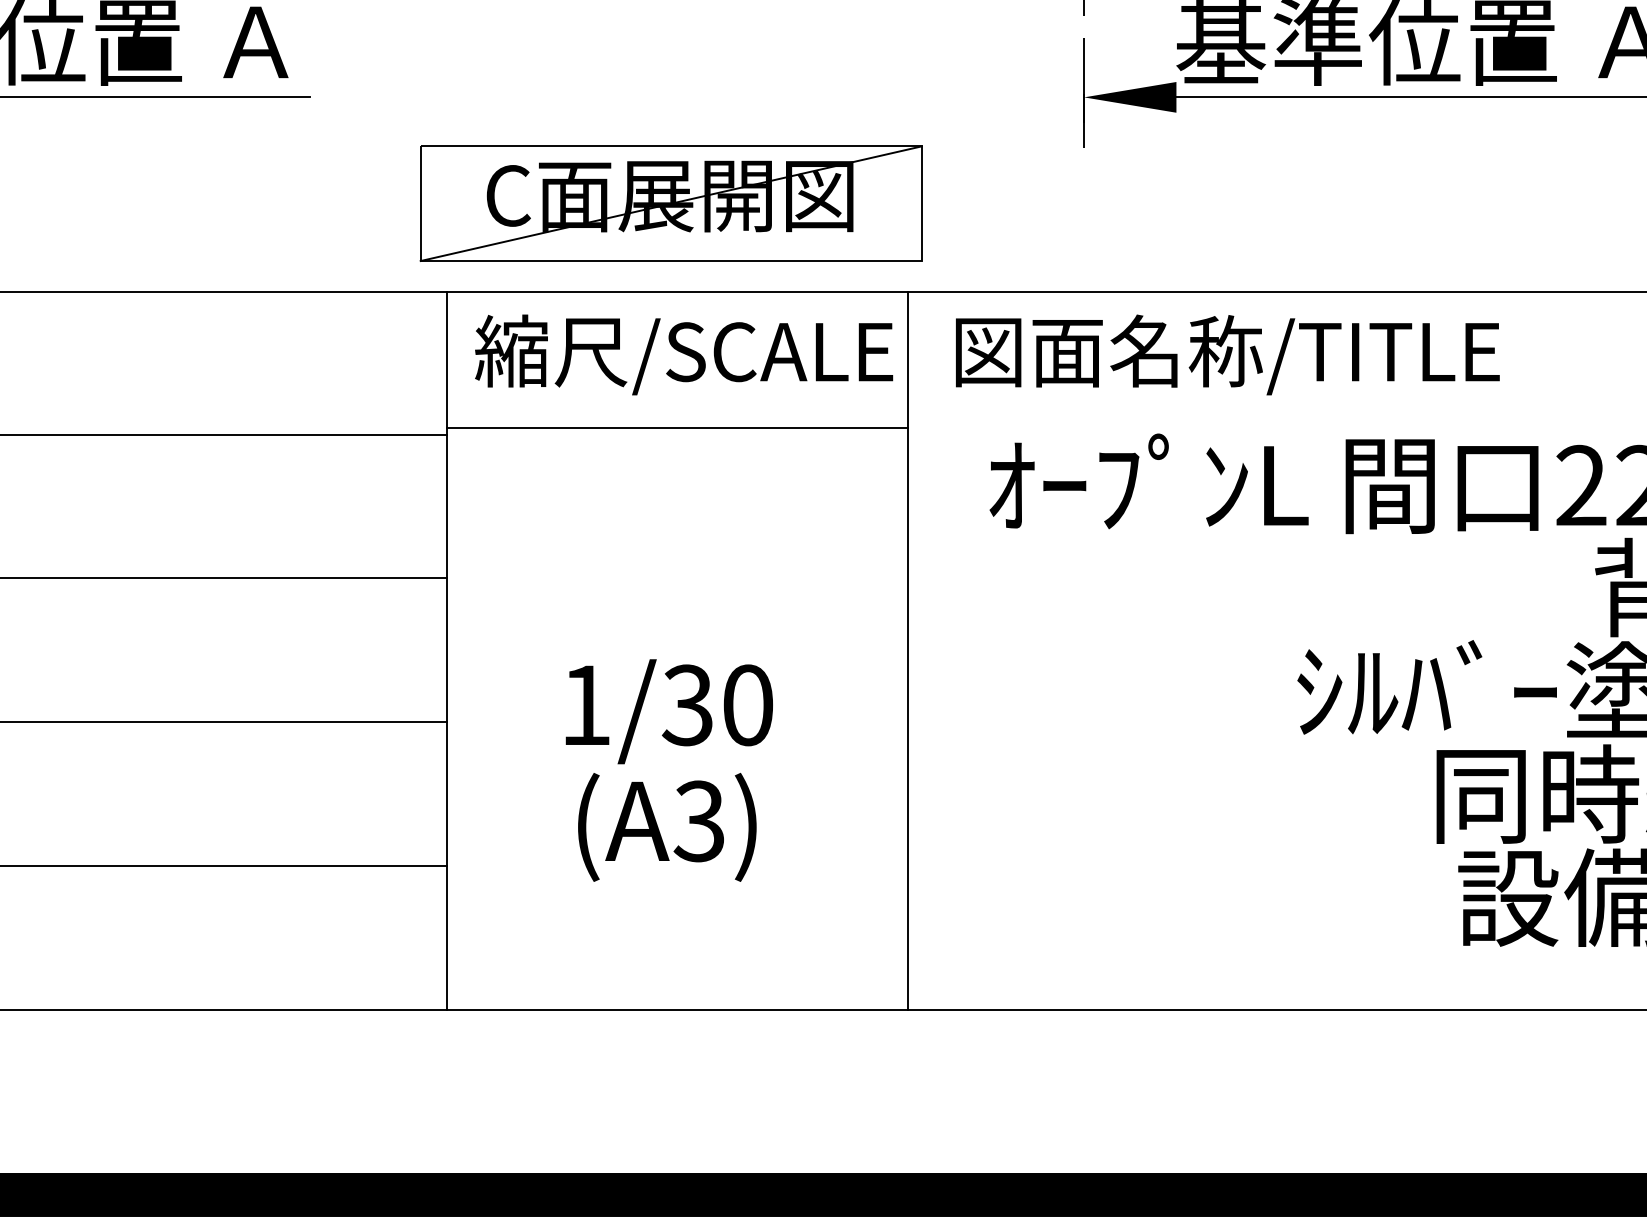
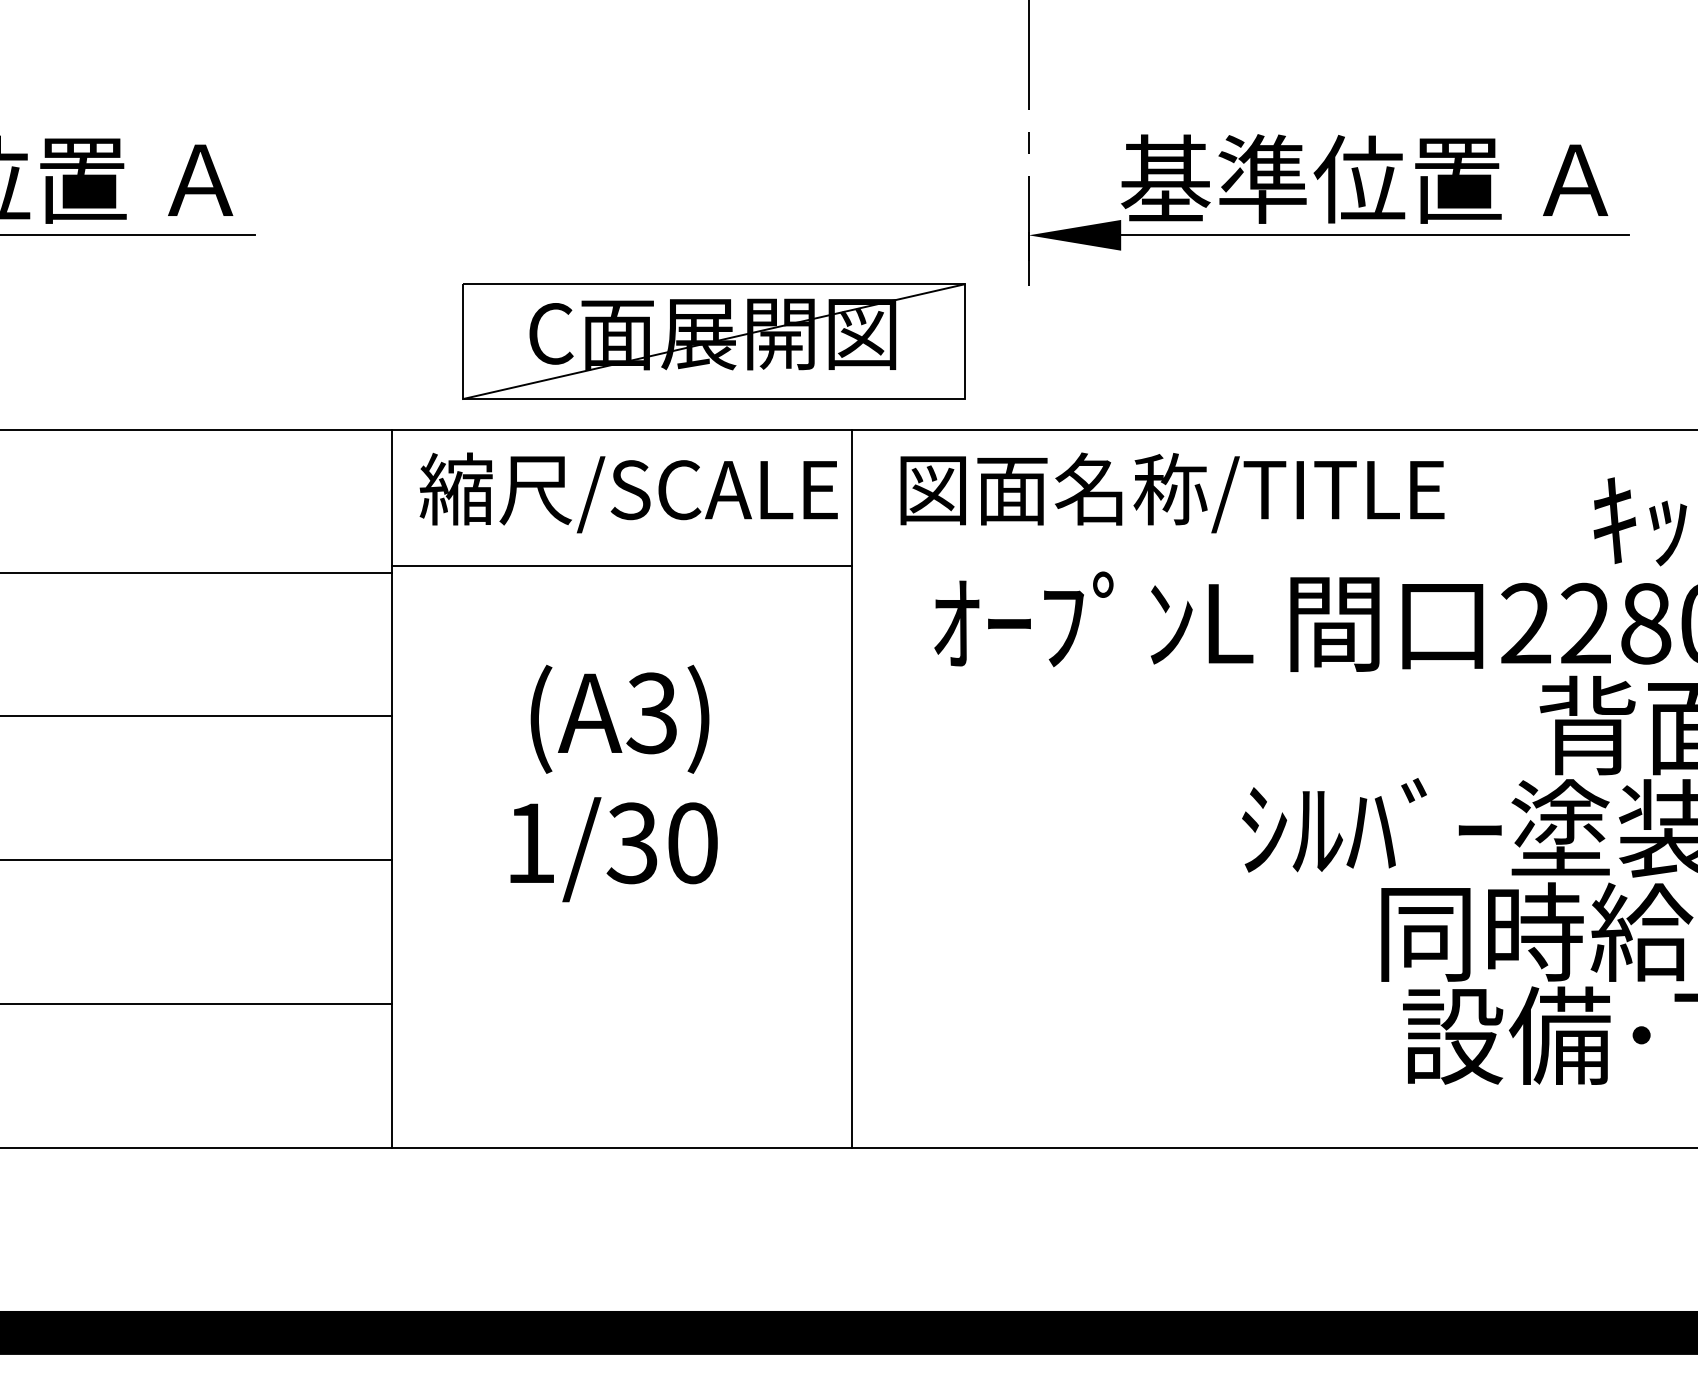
part: (670, 203) -> (713, 341), moved
text: (666, 826) -> (619, 718), moved

